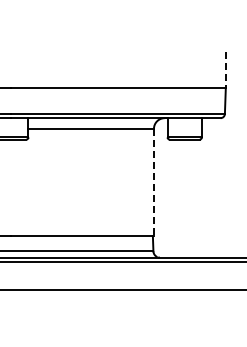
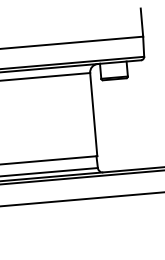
line: (225, 70) -> (141, 23), dashed -> solid
line: (153, 182) -> (93, 114), dashed -> solid

